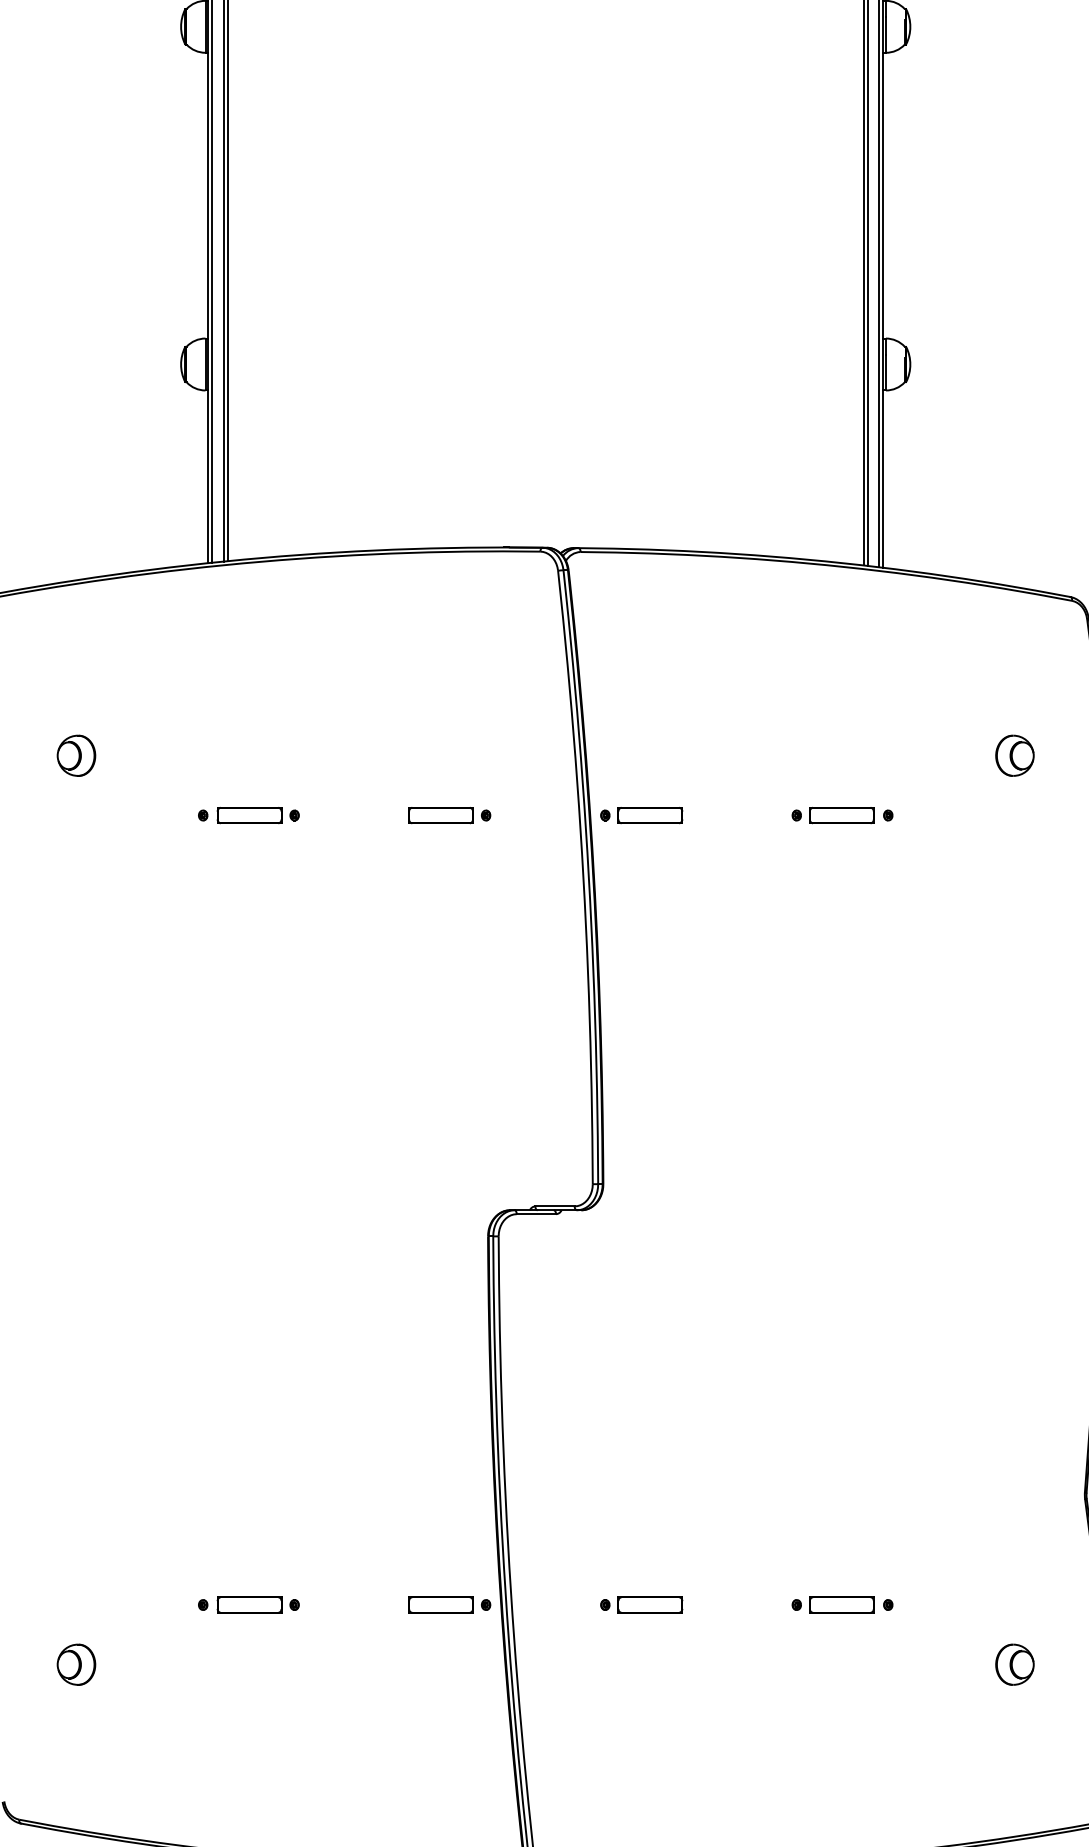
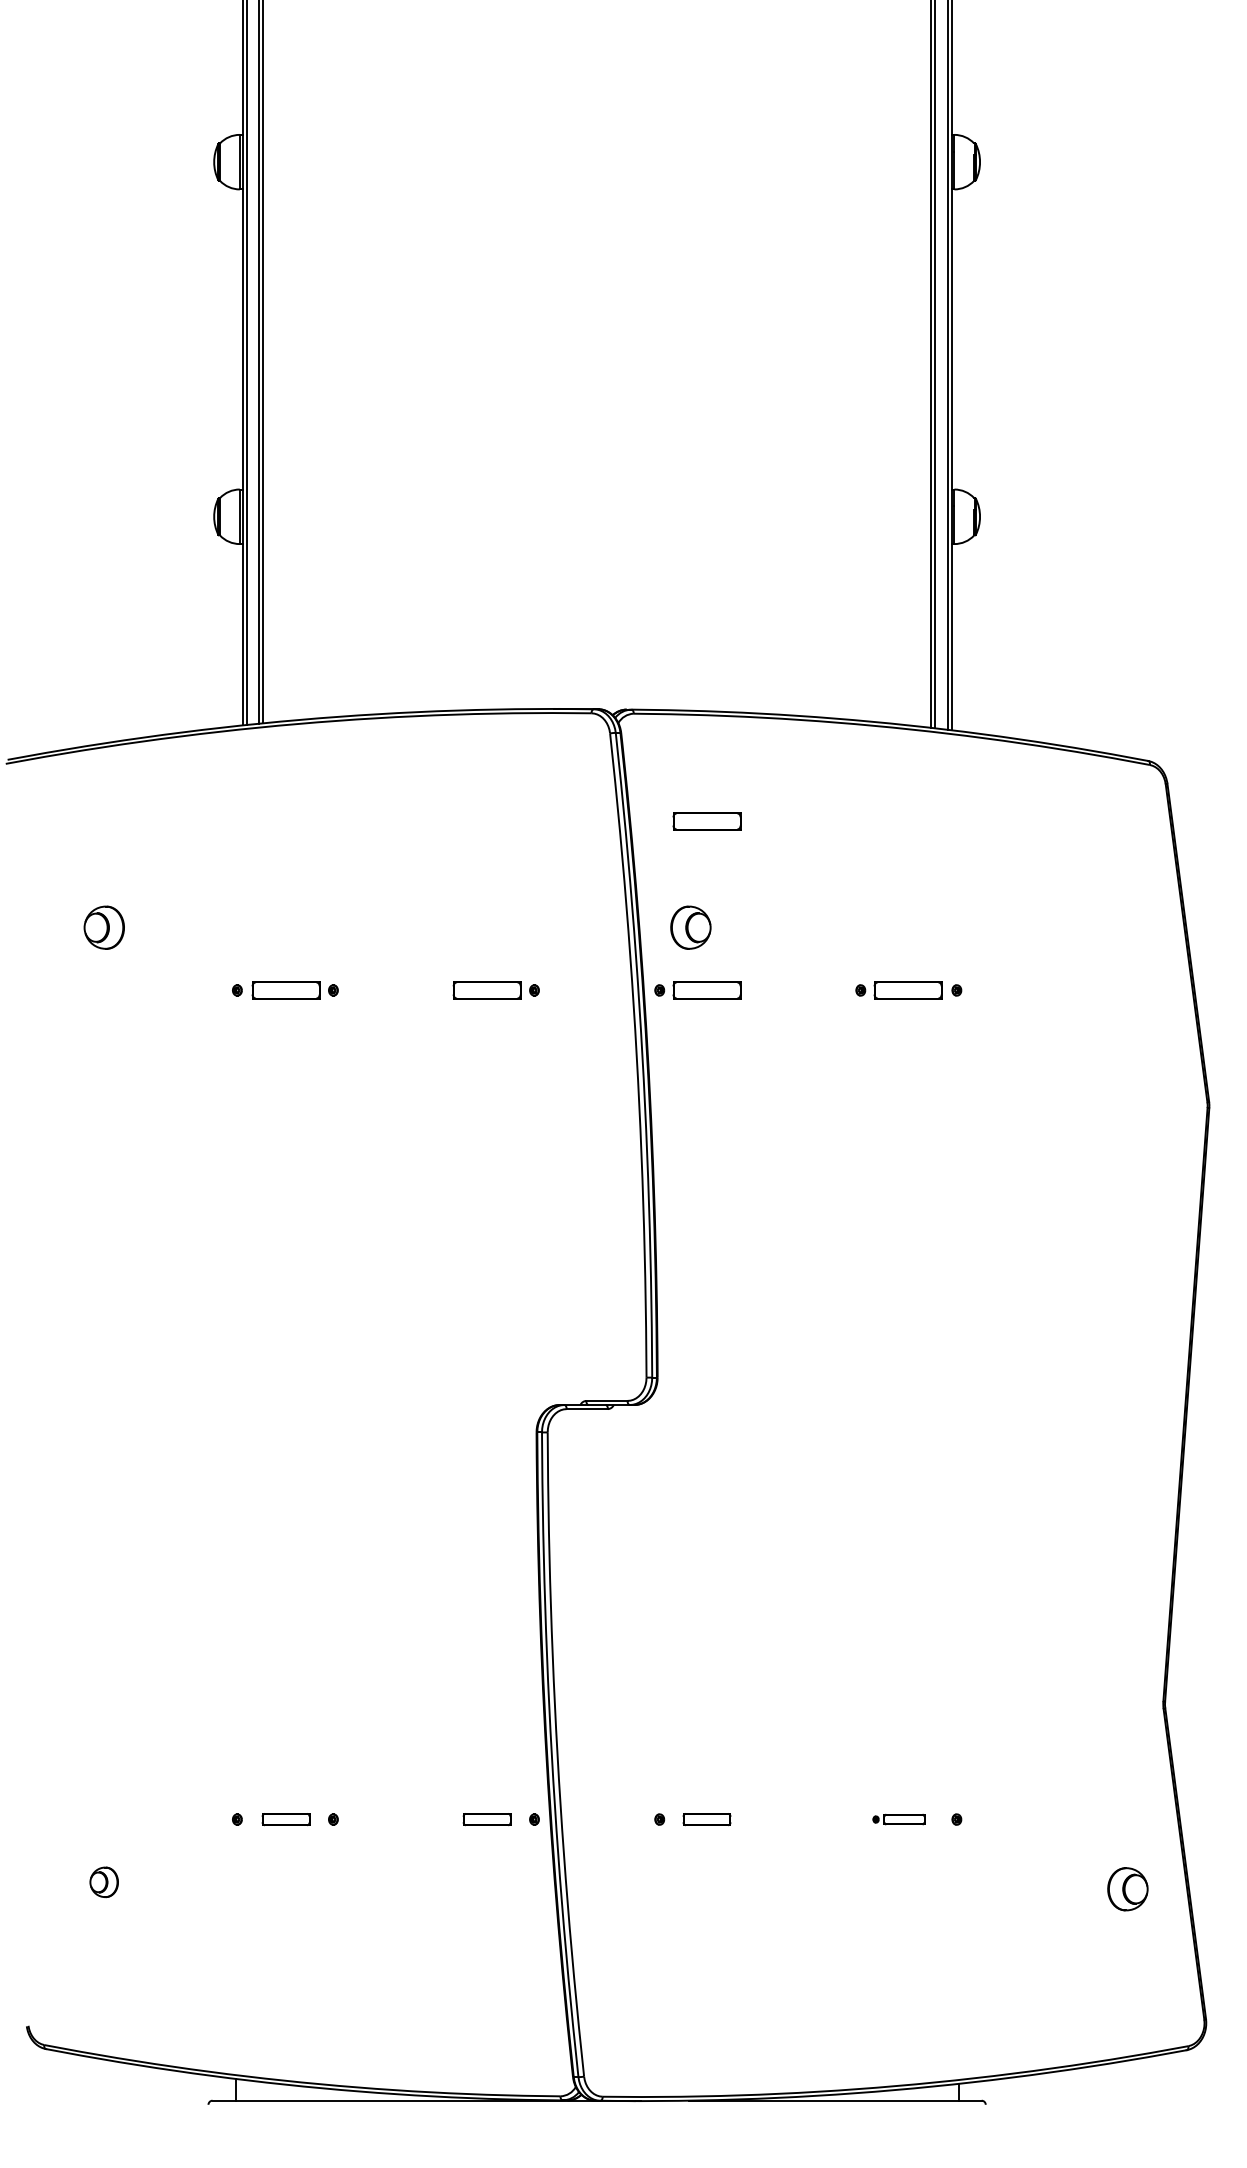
part: (649, 654) -> (706, 821), added
part: (1014, 755) -> (690, 927), moved
part: (249, 1604) -> (285, 1819), size x0.7
part: (440, 1604) -> (486, 1819), size x0.7
part: (649, 1604) -> (706, 1819), size x0.7
part: (832, 1604) -> (898, 1819), size x0.6
part: (75, 1664) -> (103, 1882), size x0.7
part: (1014, 1664) -> (1127, 1889), moved

